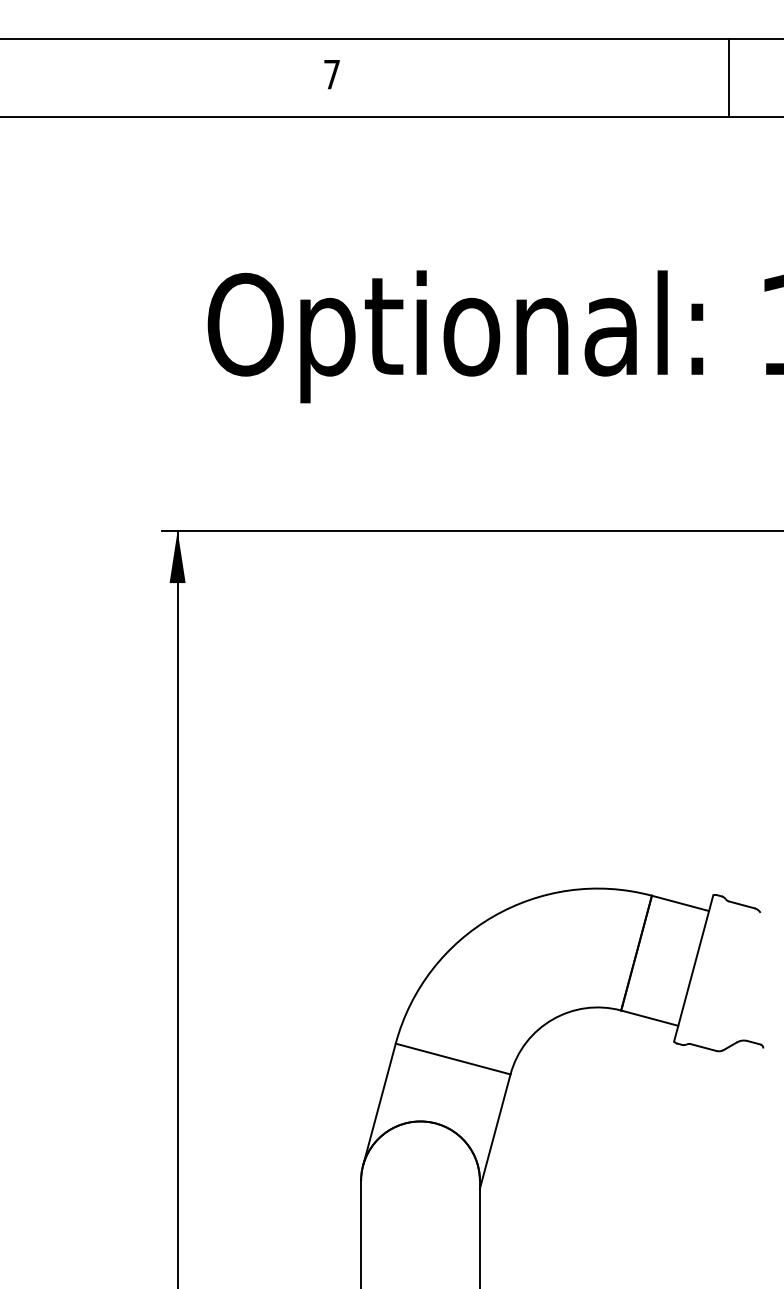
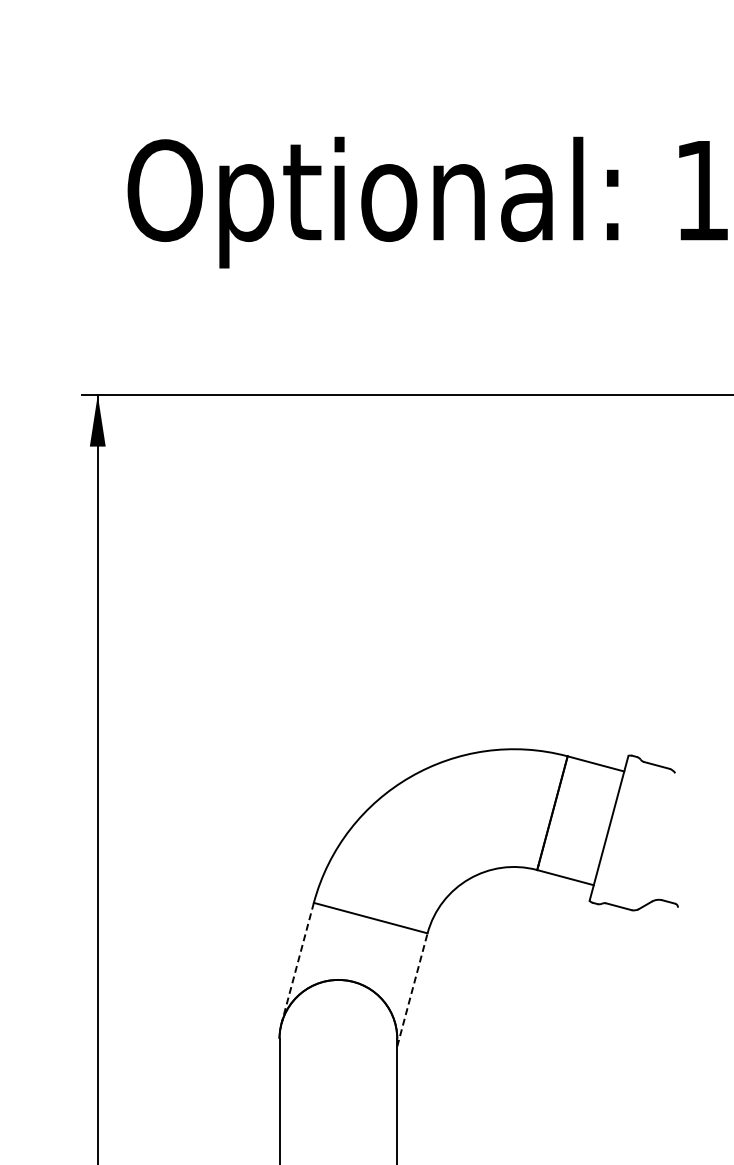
line: (379, 1105) -> (297, 964), solid -> dashed
line: (495, 1131) -> (412, 989), solid -> dashed

